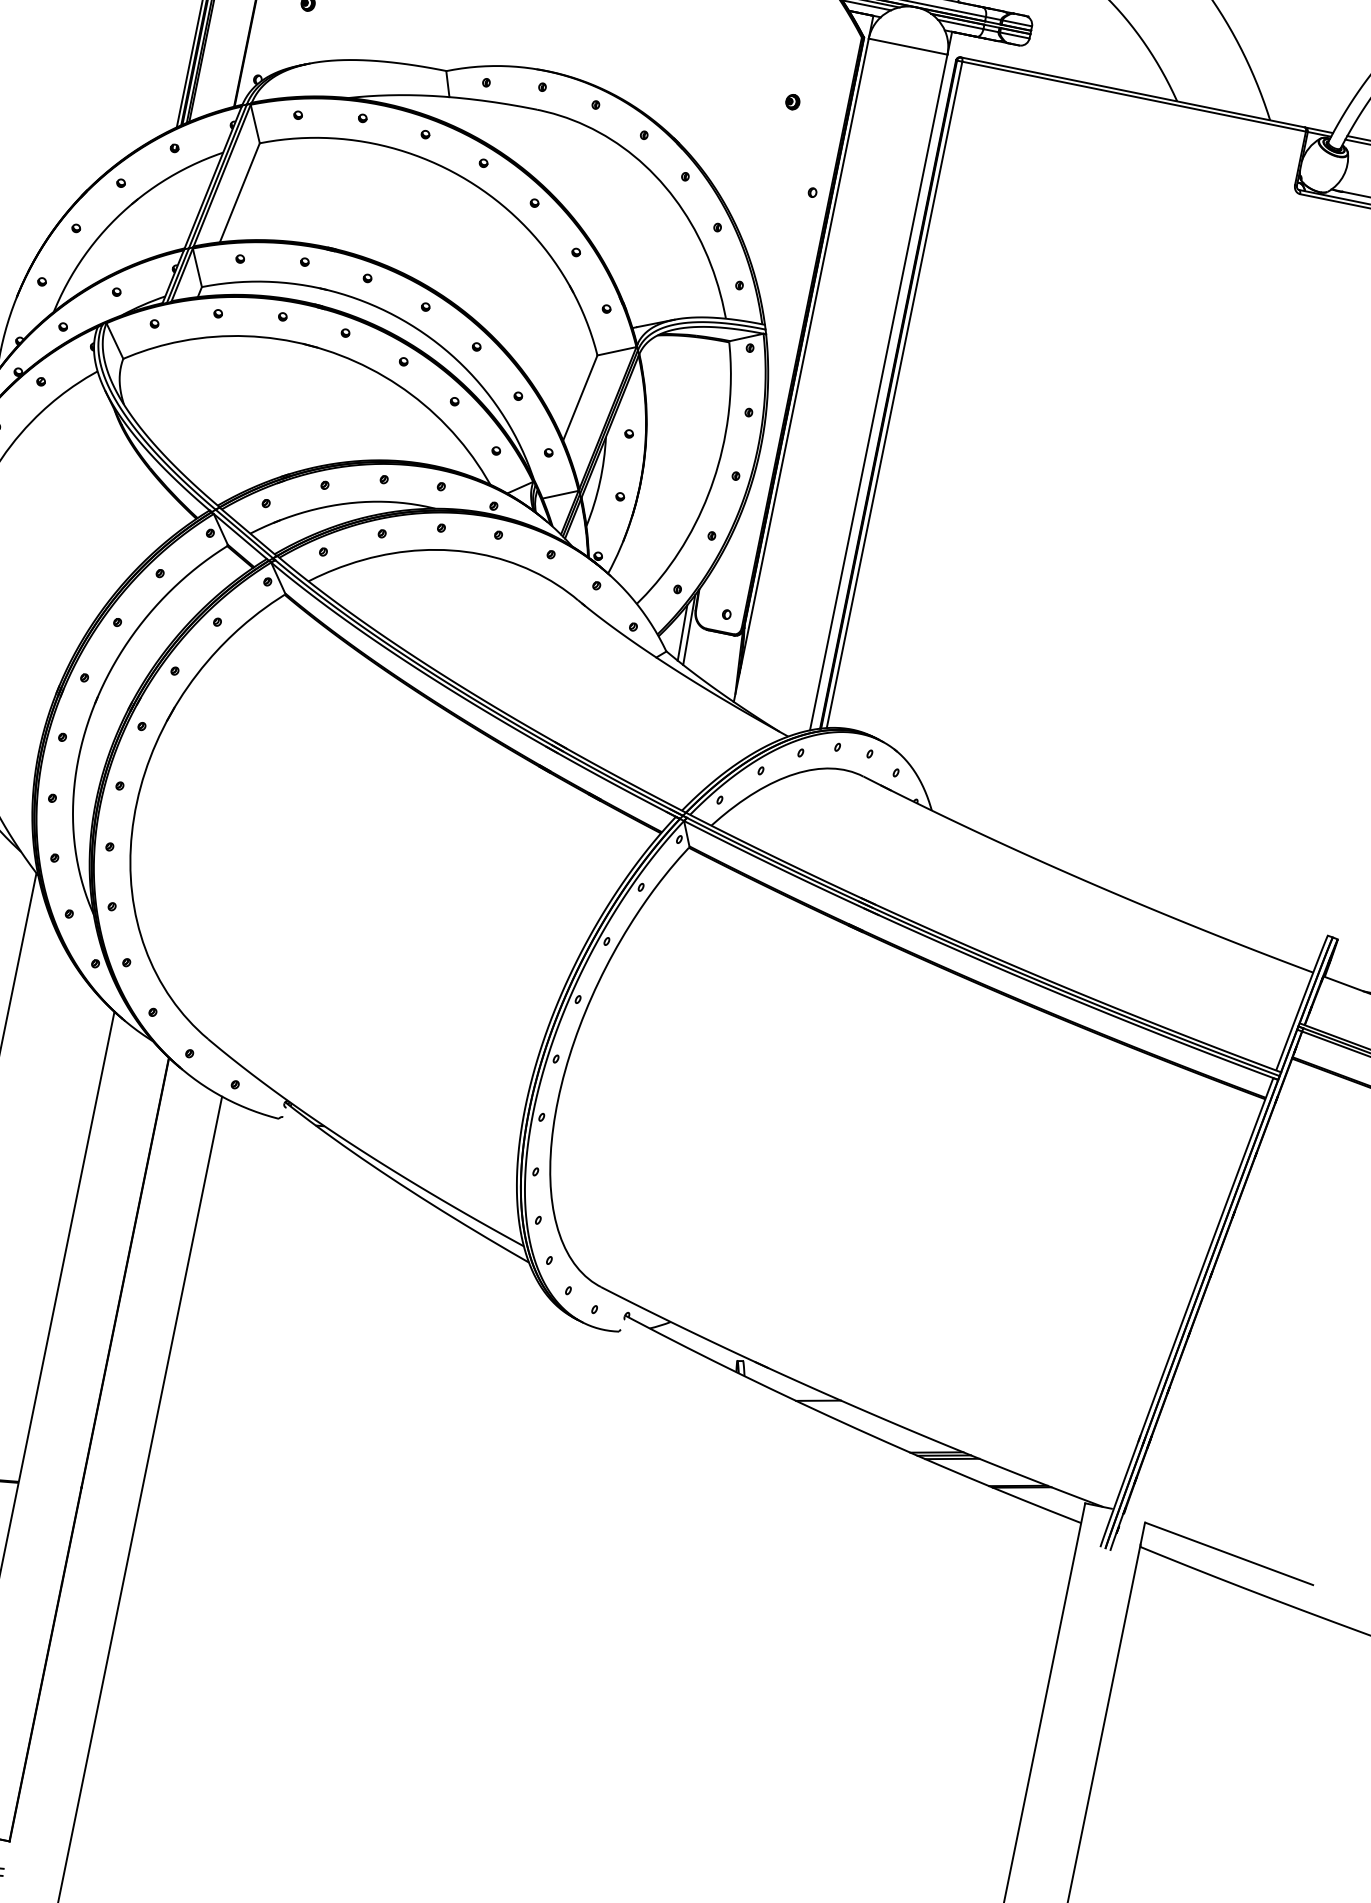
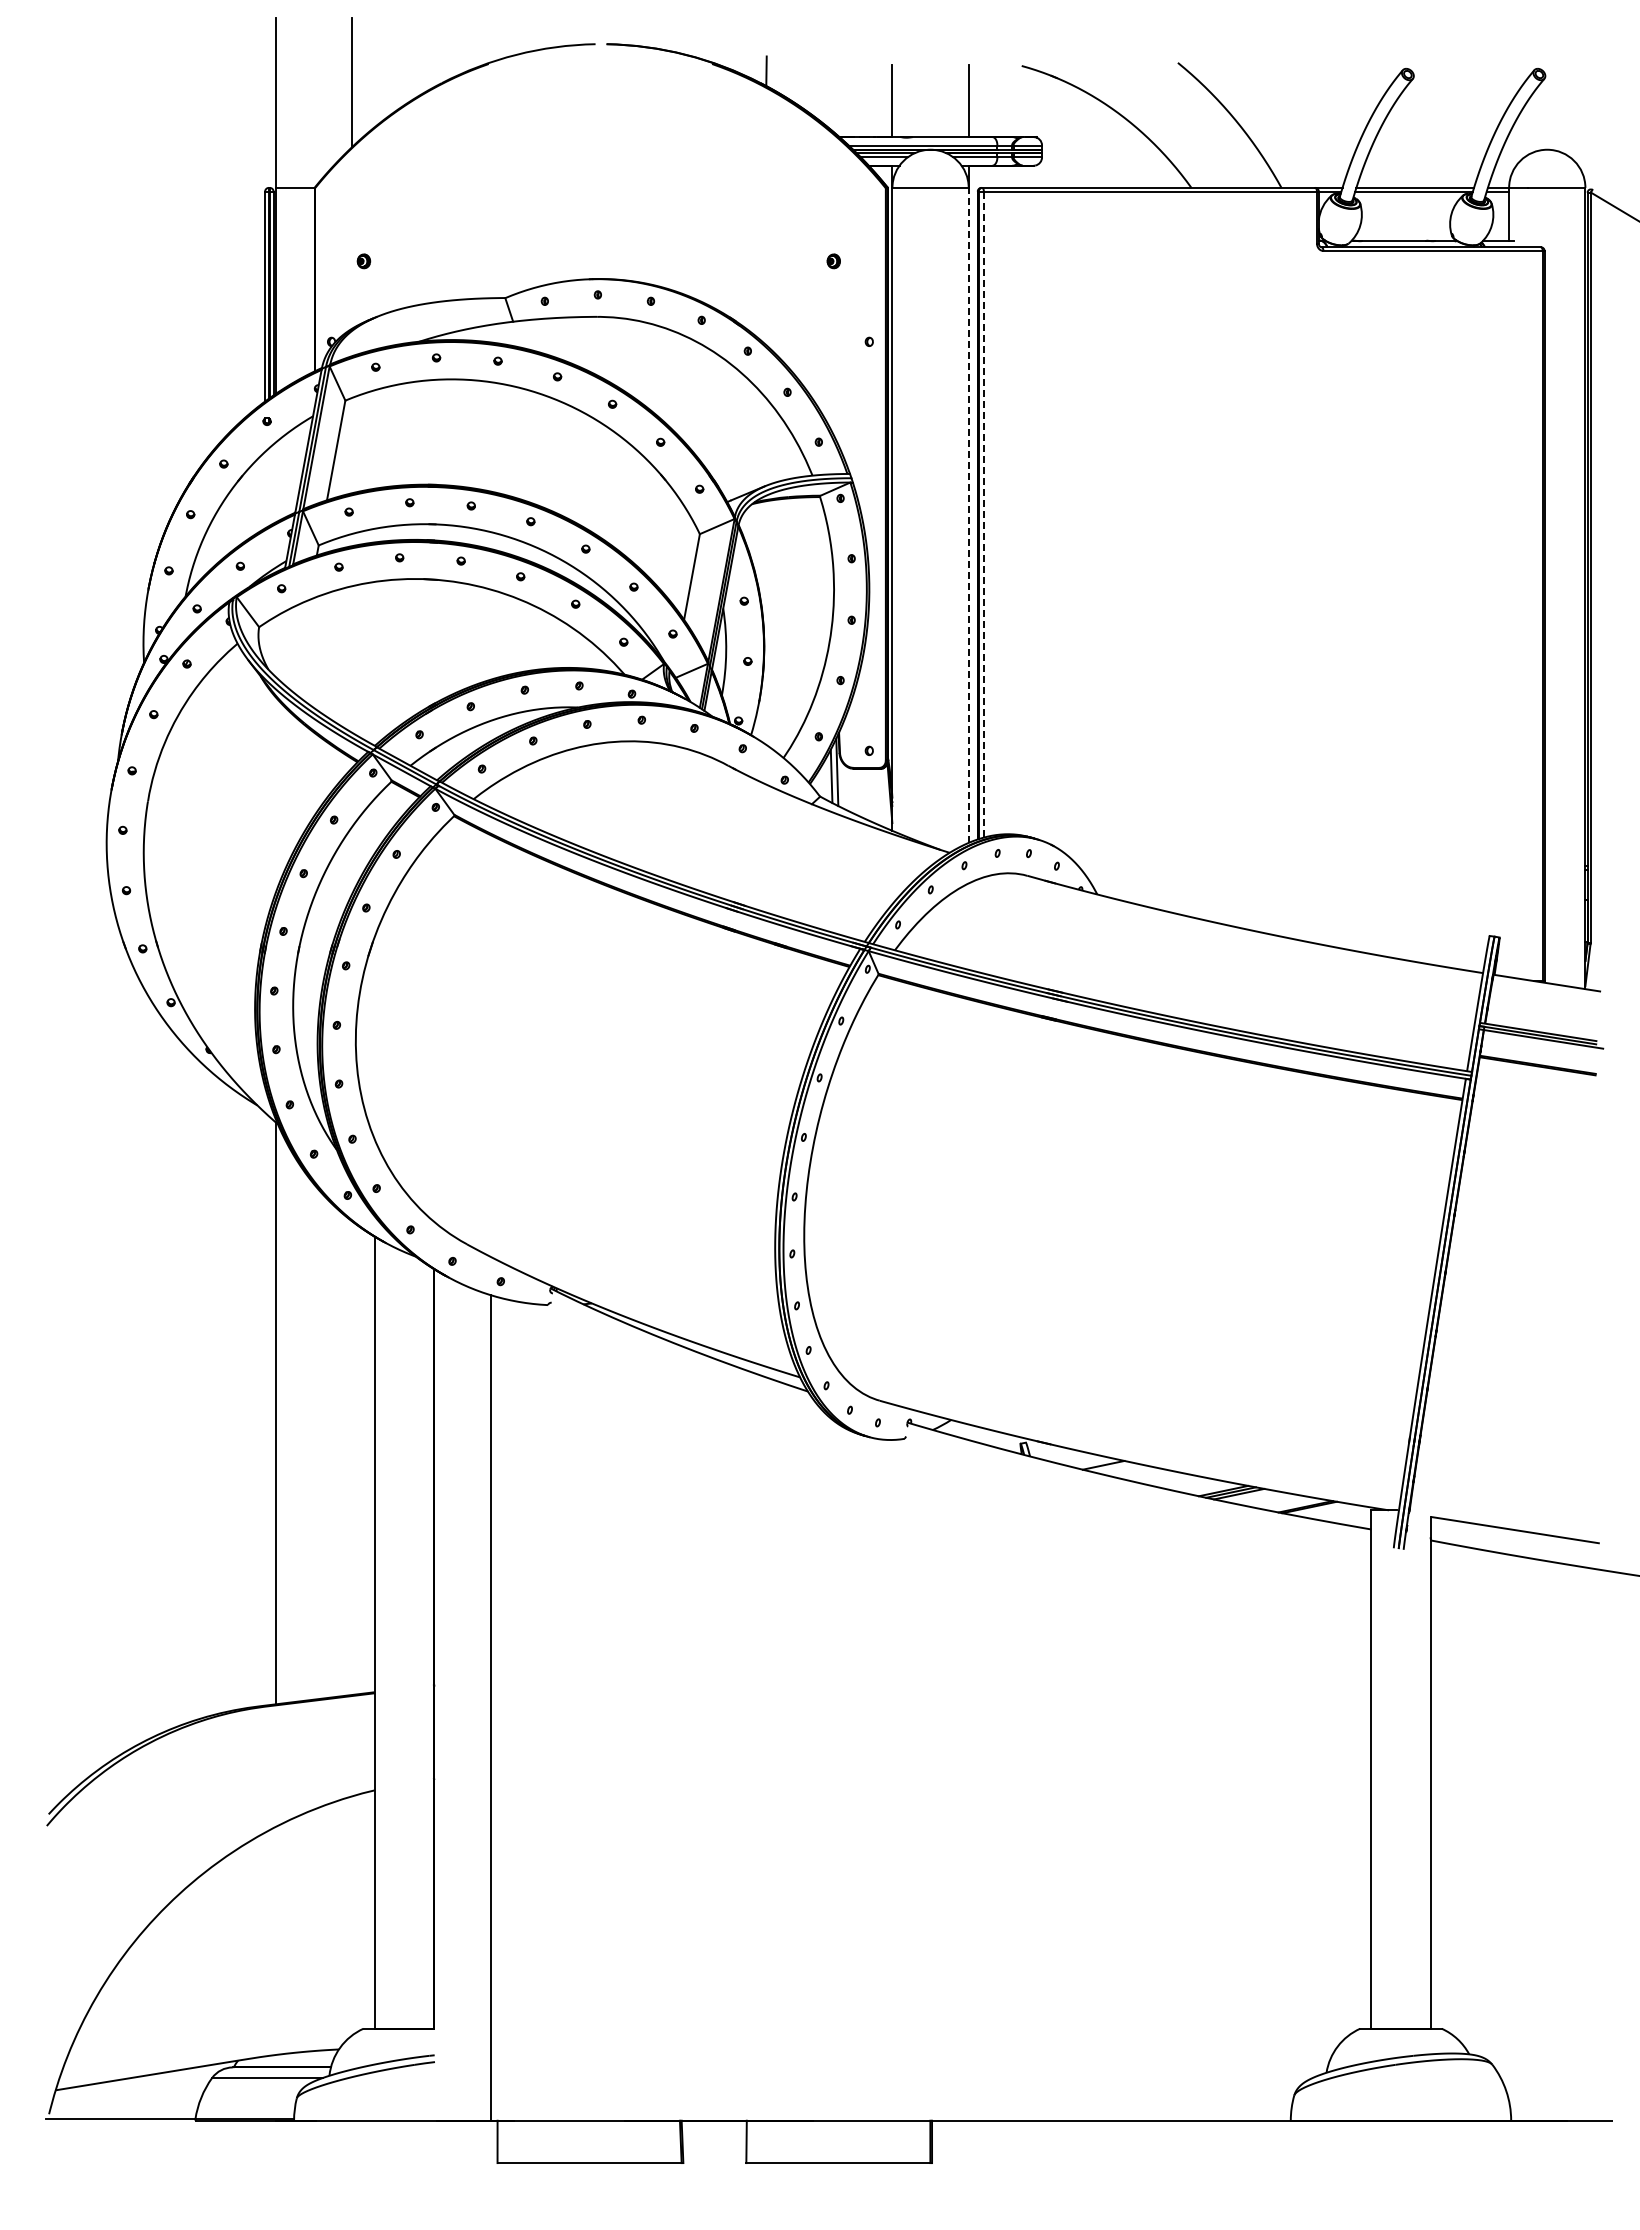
line: (878, 391) -> (968, 514), solid -> dashed
line: (894, 394) -> (983, 514), solid -> dashed

